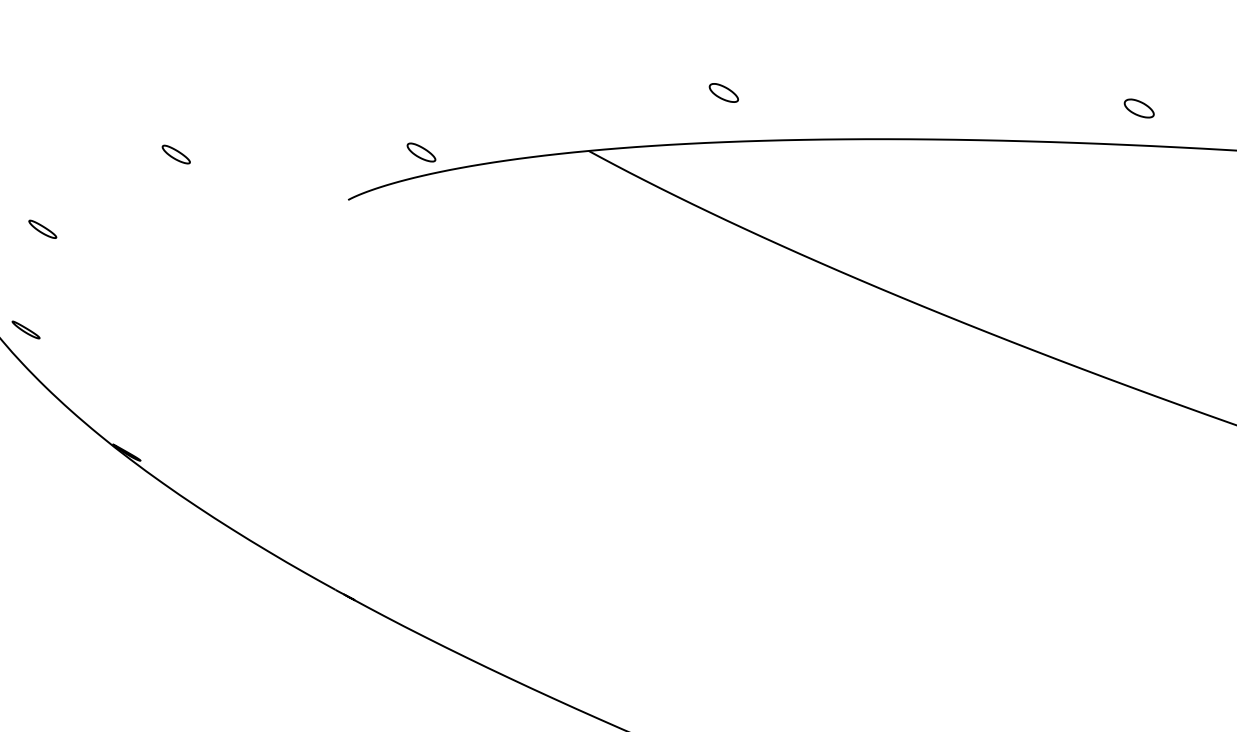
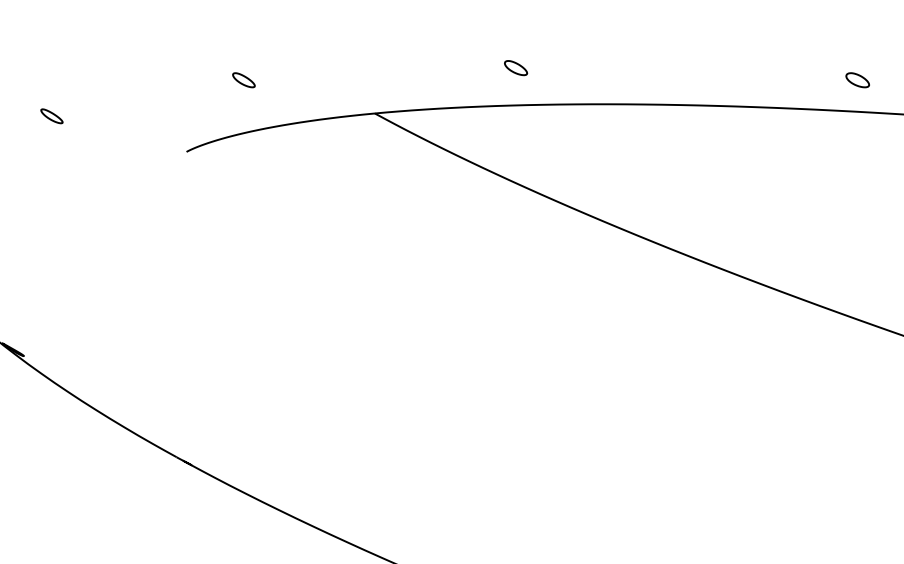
part: (723, 92) -> (515, 67), moved
part: (1138, 108) -> (857, 80), moved
part: (421, 152) -> (243, 80), moved

